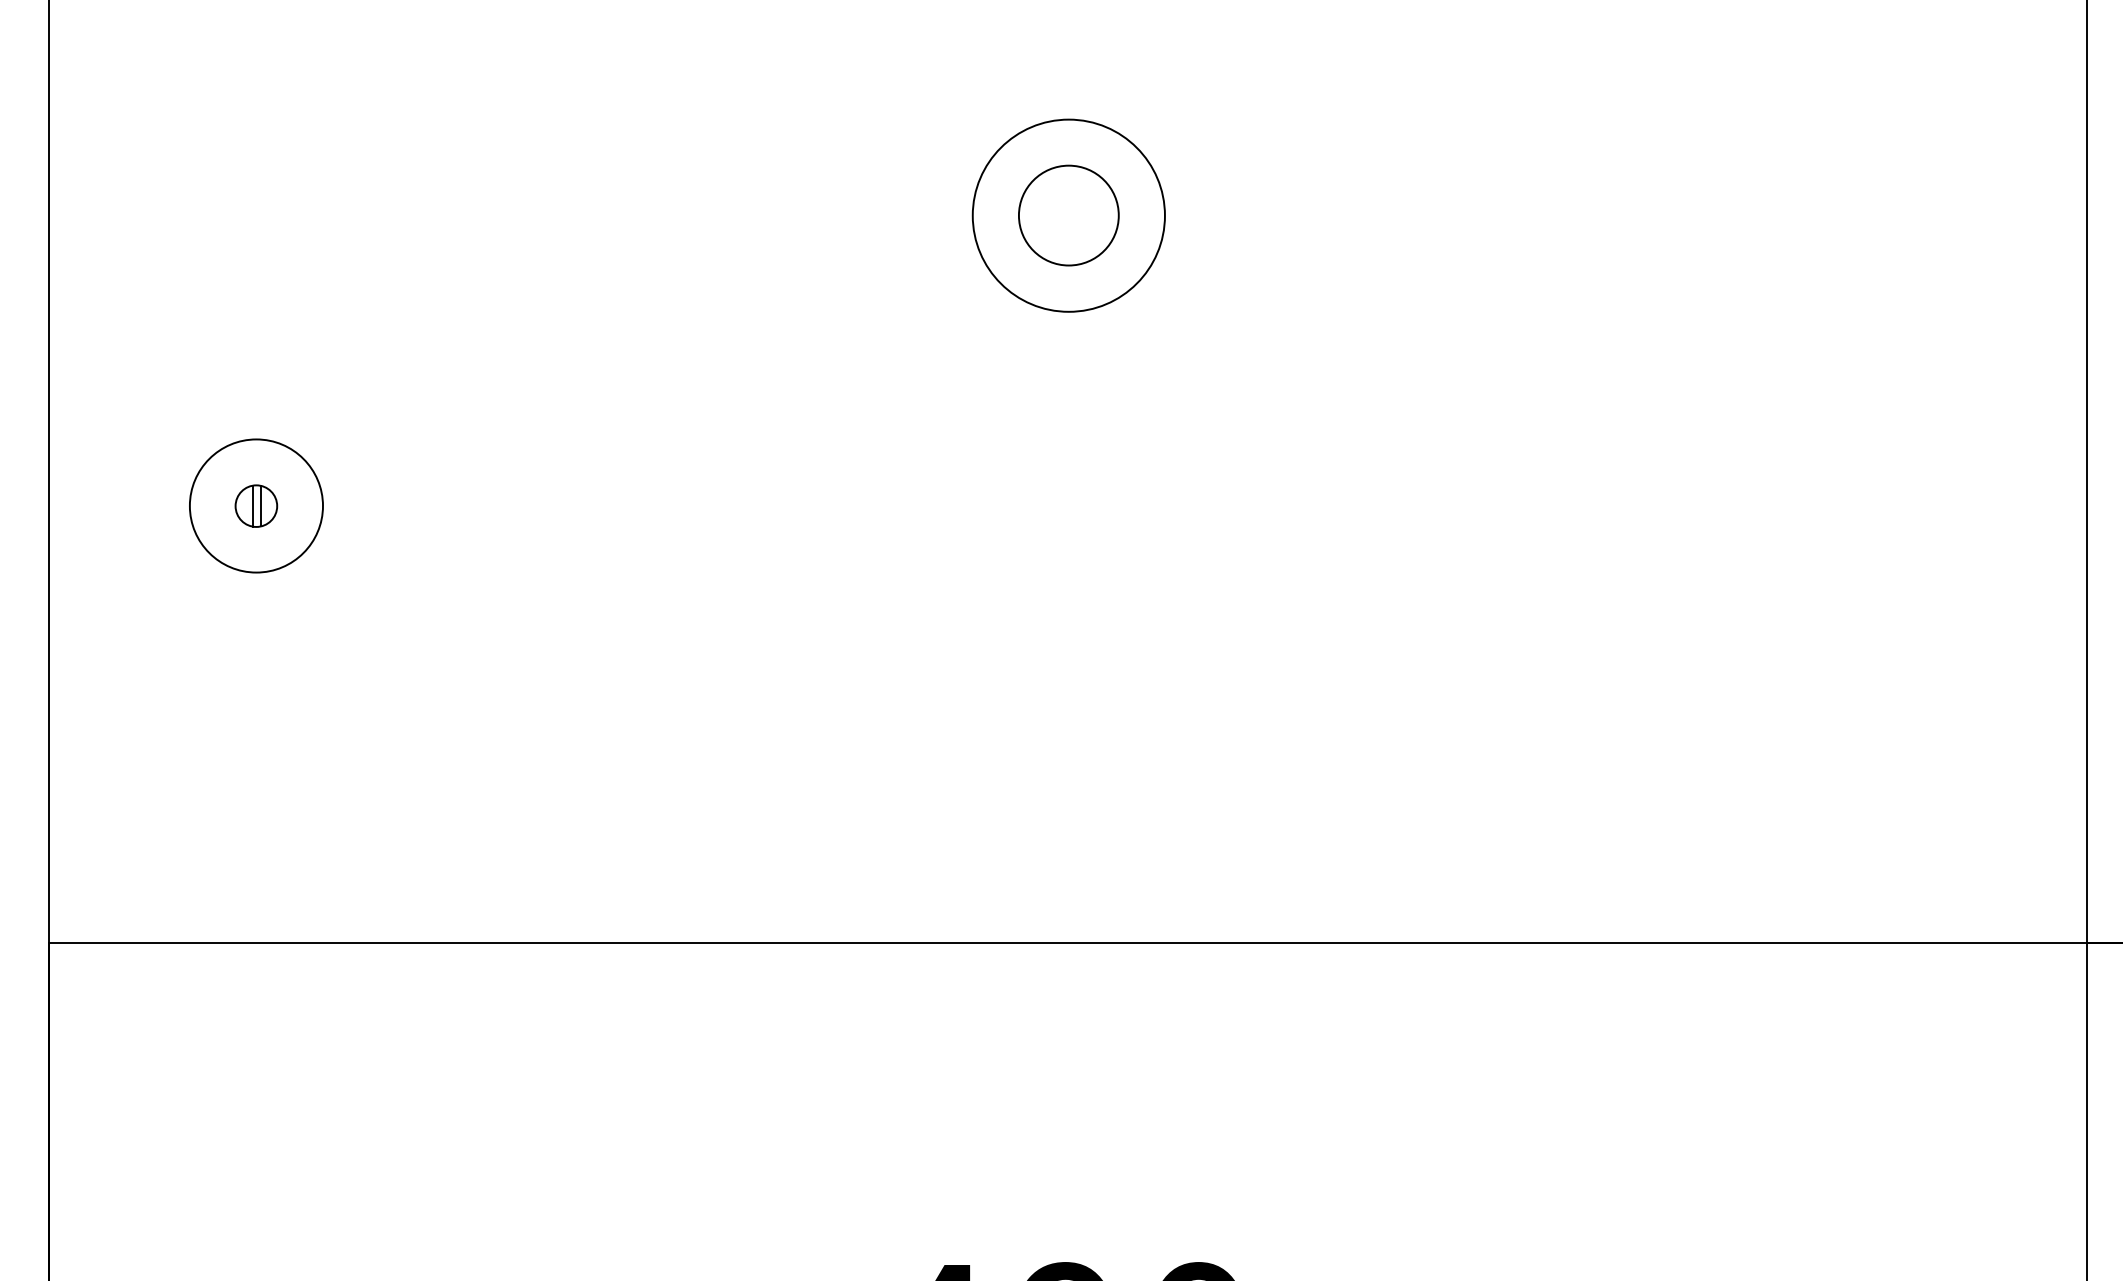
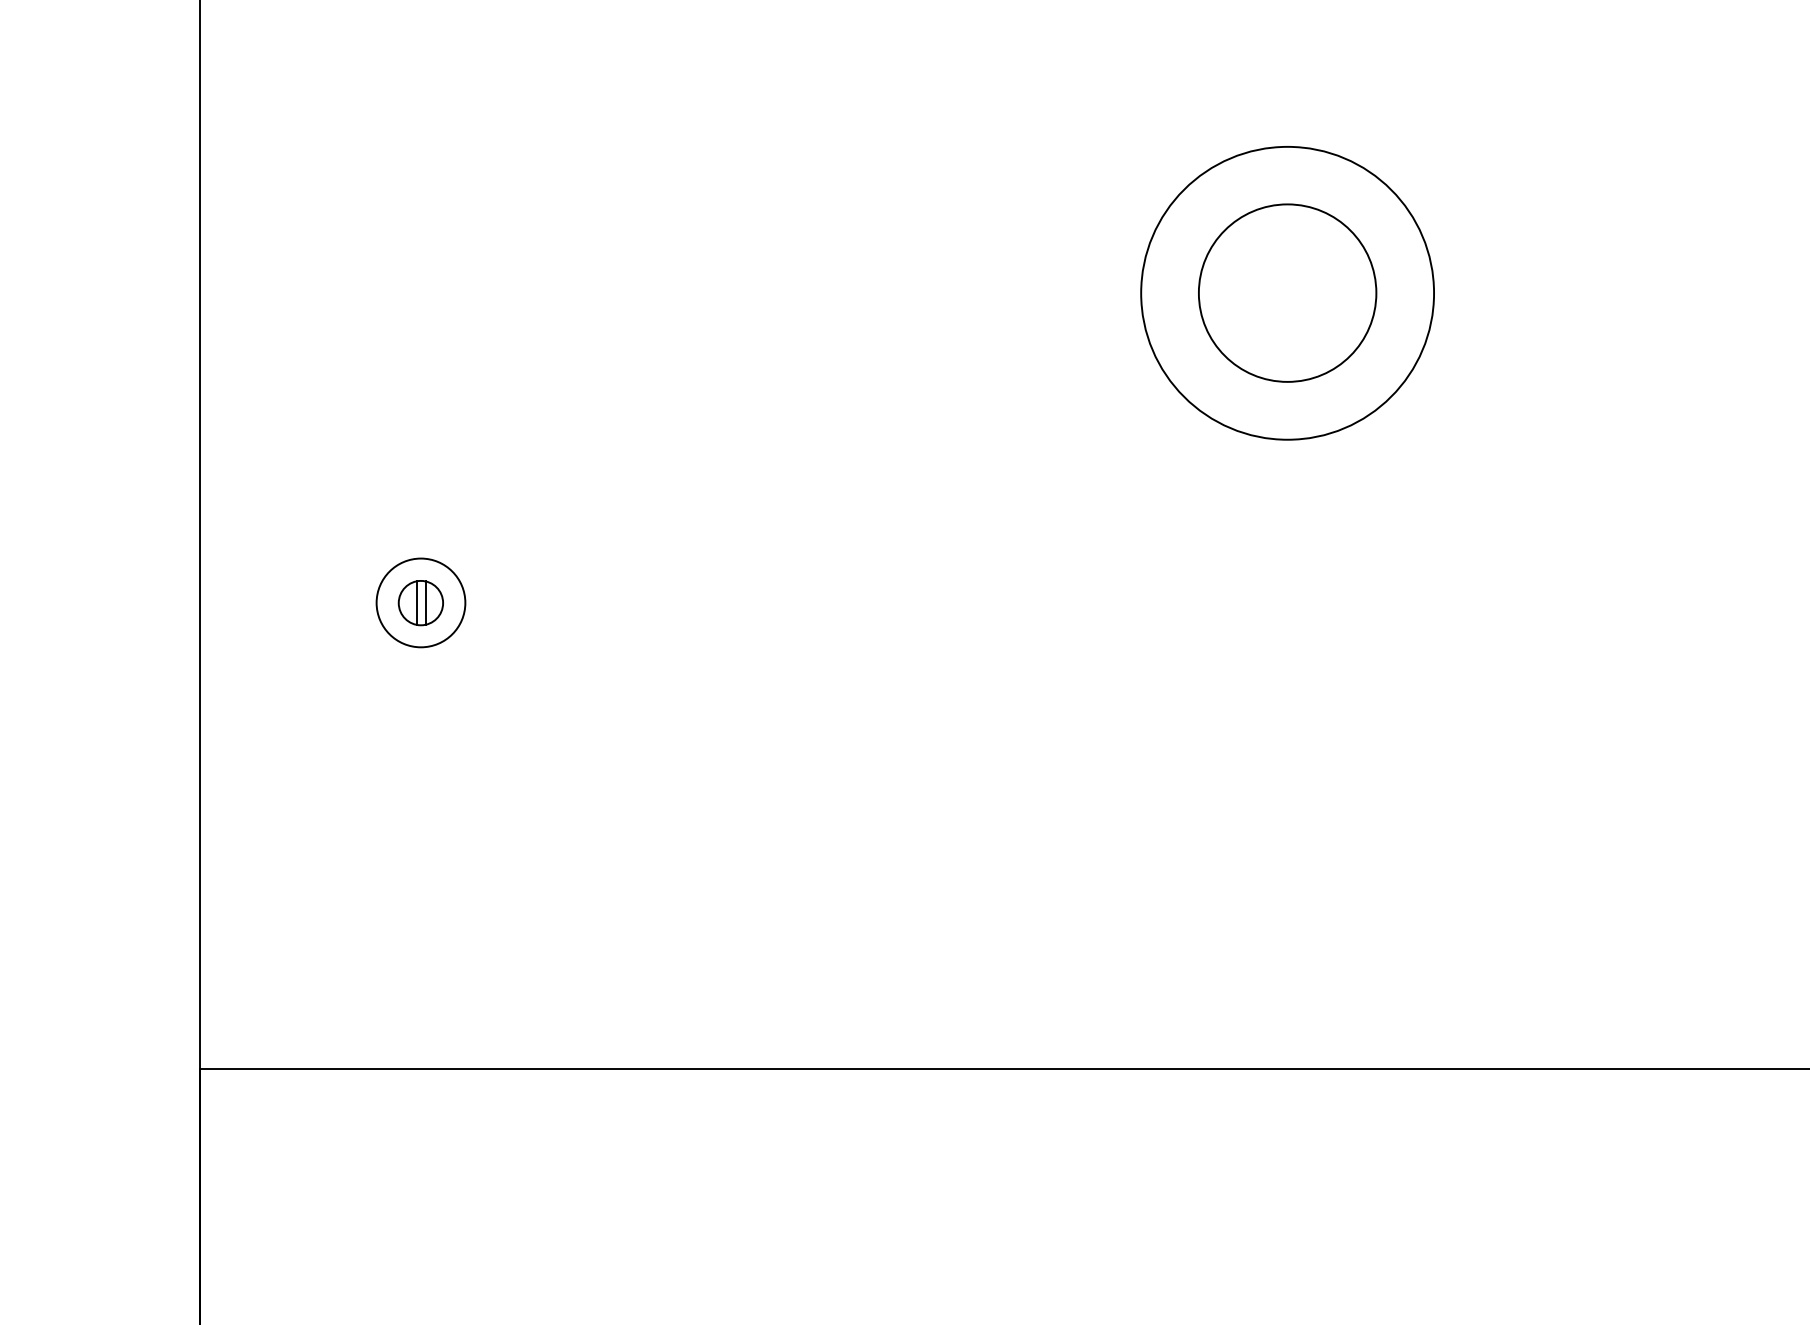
circle: (1068, 215) -> (1287, 293), size x1.43
circle: (1068, 215) -> (1287, 293), size x1.67
circle: (256, 505) -> (421, 602), size x0.62

